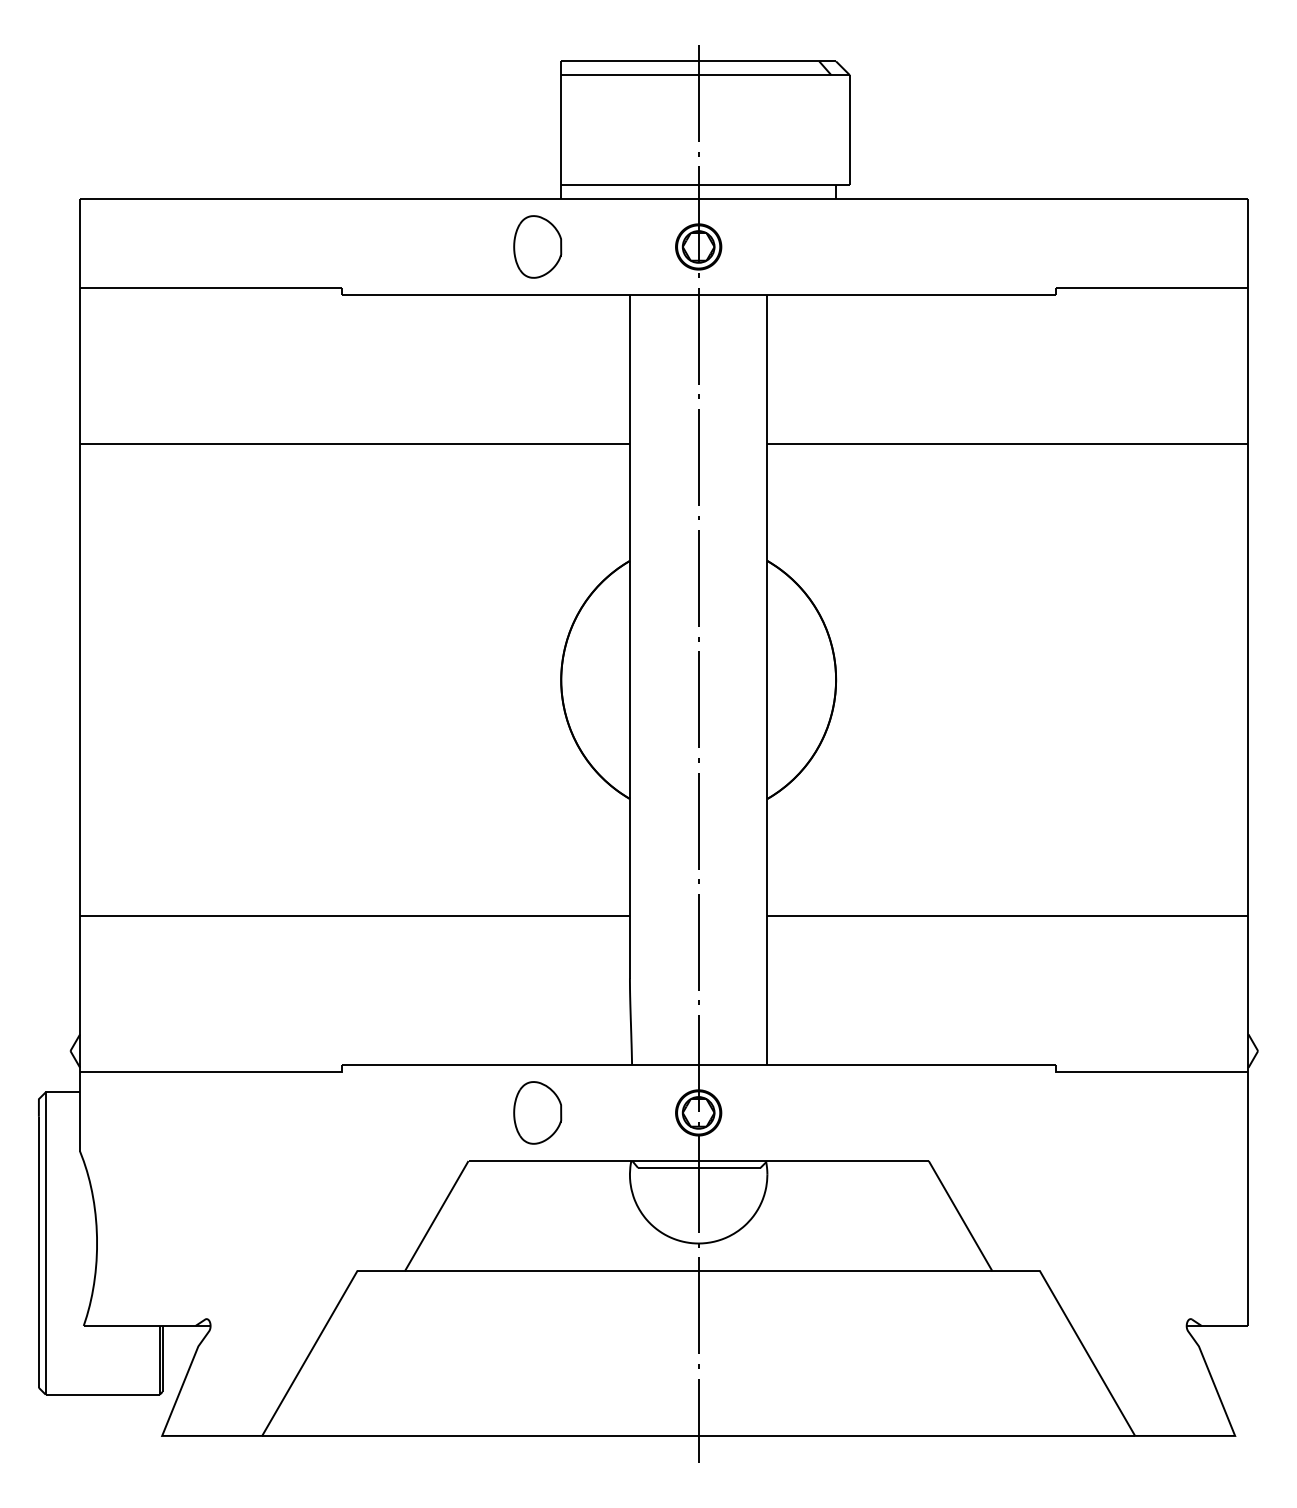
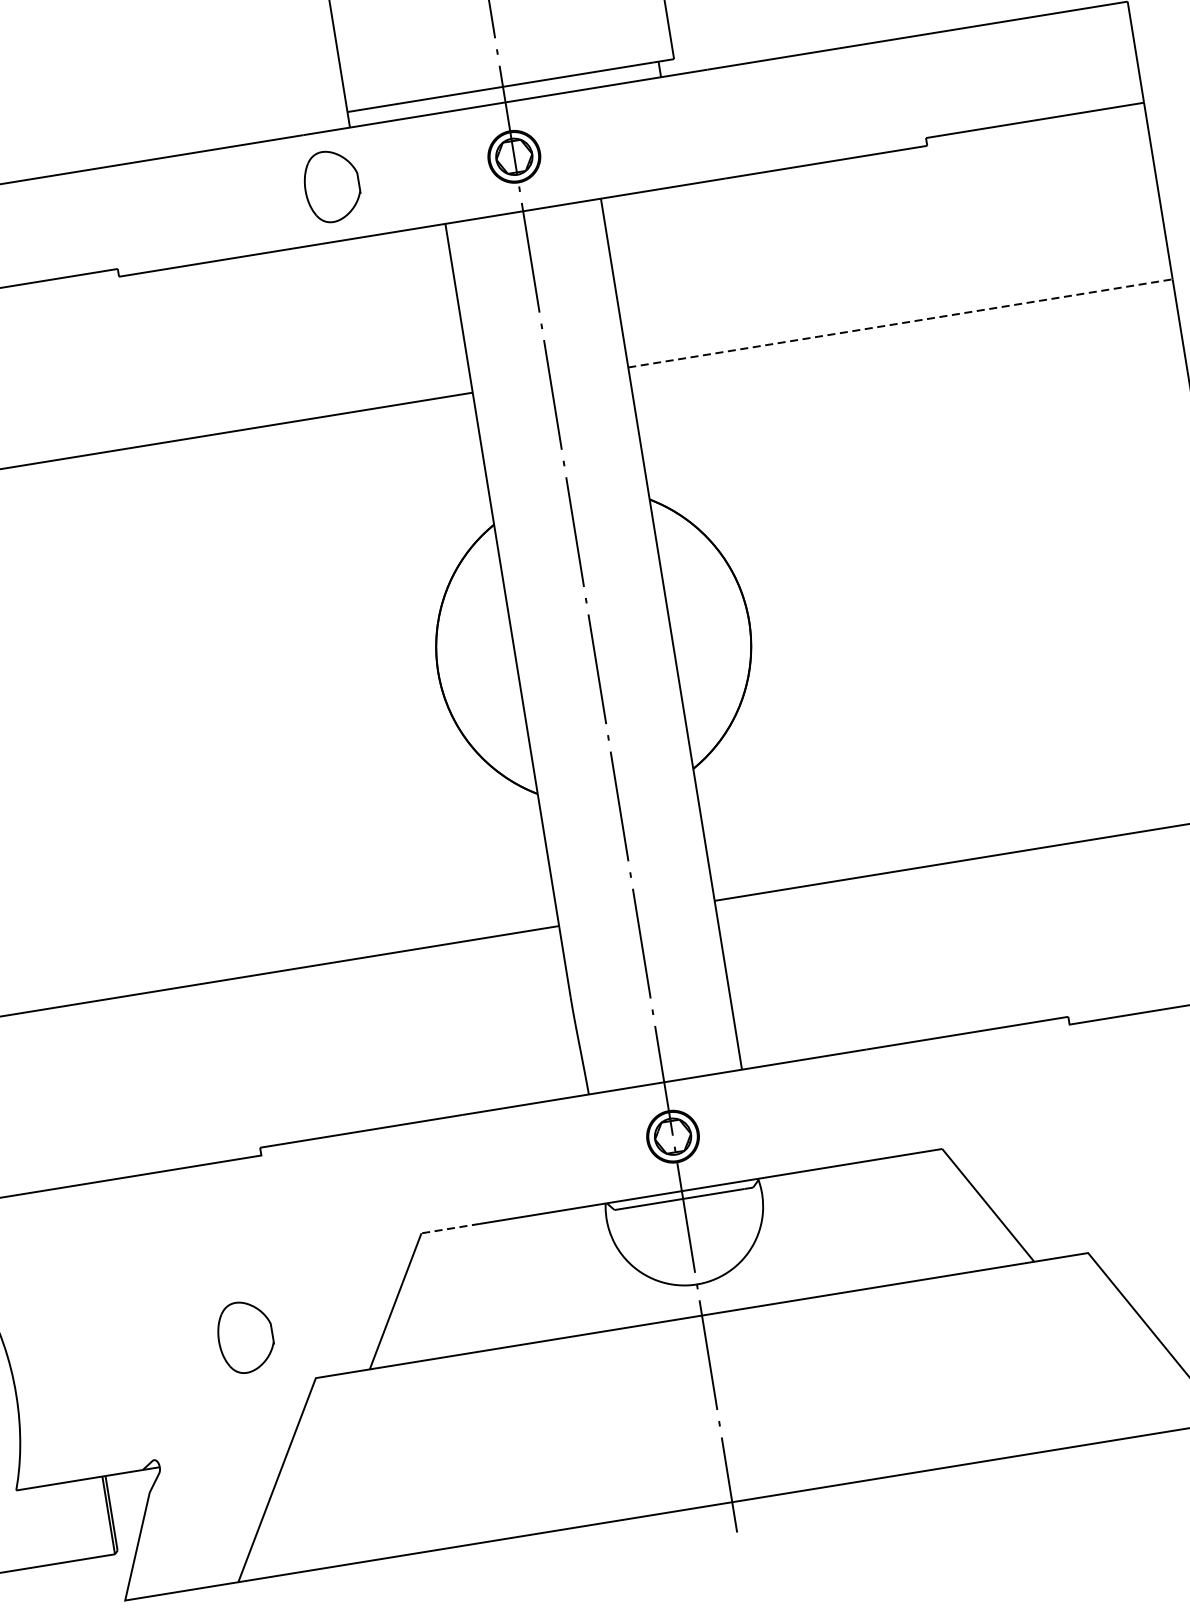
line: (1007, 444) -> (900, 323), solid -> dashed
part: (537, 1112) -> (245, 1336), moved
line: (494, 1161) -> (450, 1229), solid -> dashed

